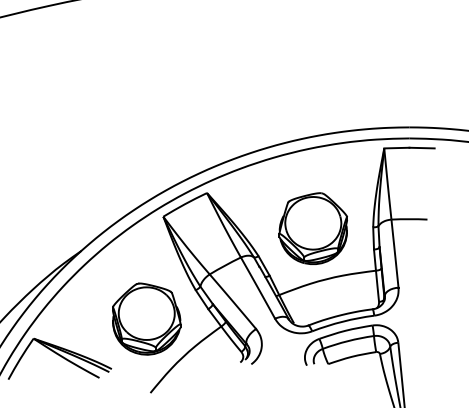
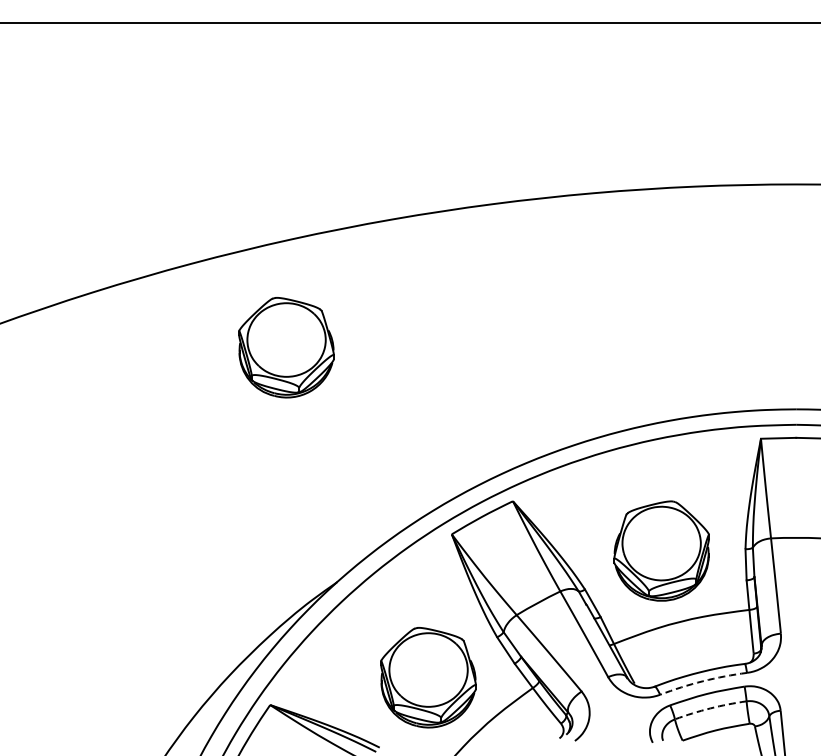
part: (45, 83) -> (286, 347), added
arc: (342, 321) -> (702, 681), solid -> dashed
arc: (348, 341) -> (710, 708), solid -> dashed

